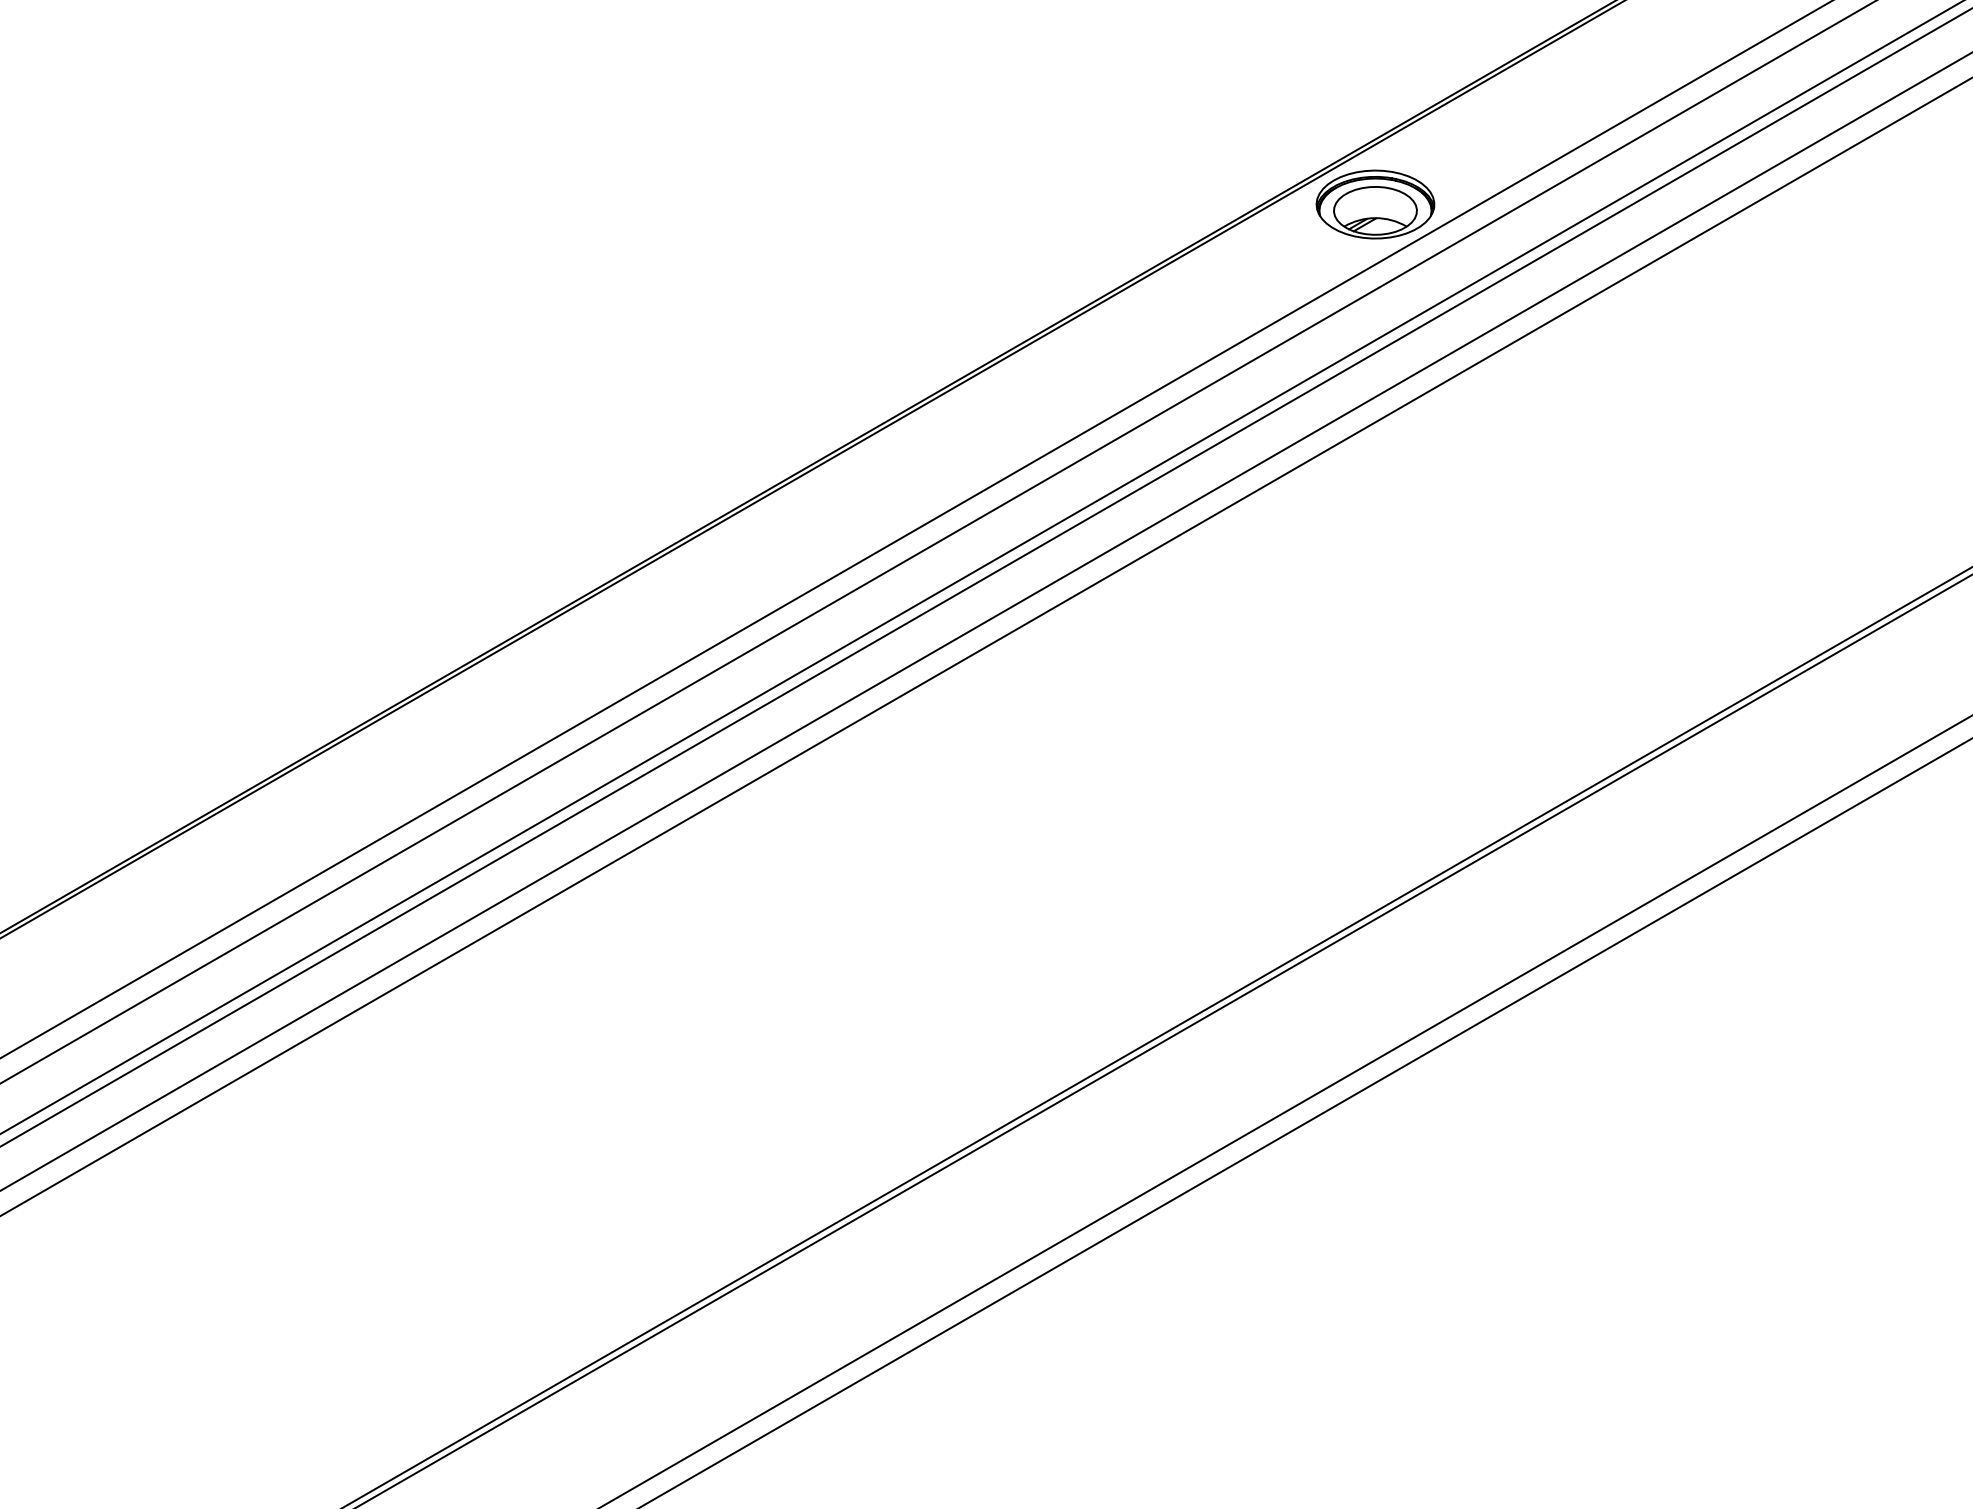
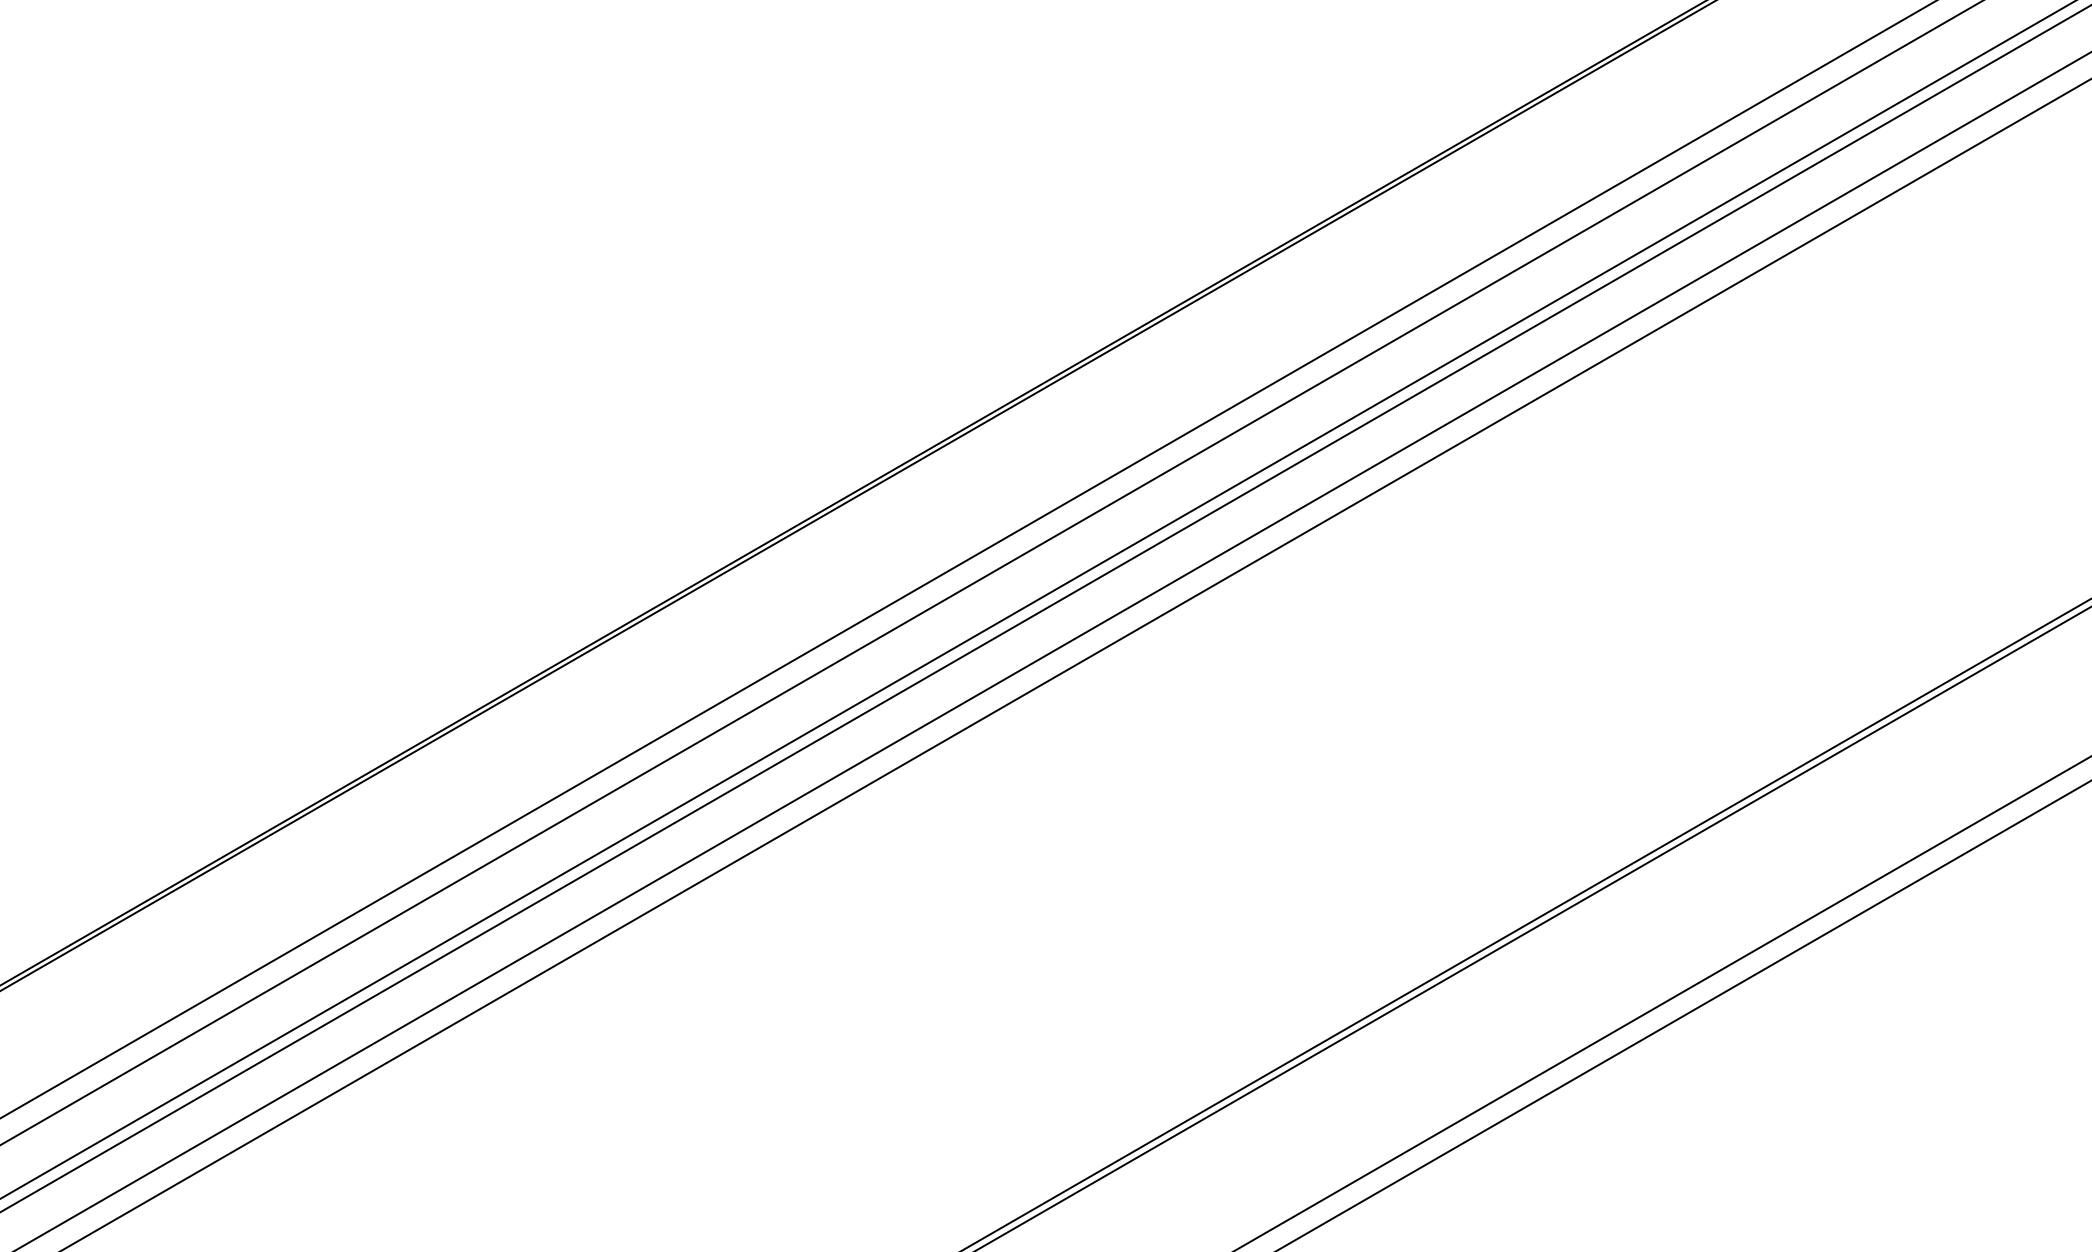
part: (1375, 204) -> (1419, 235), removed

